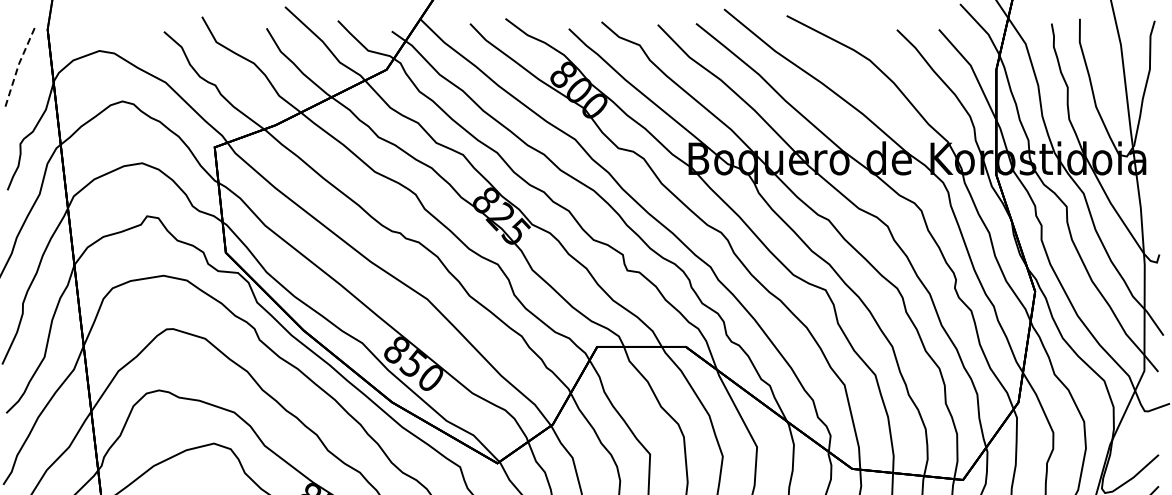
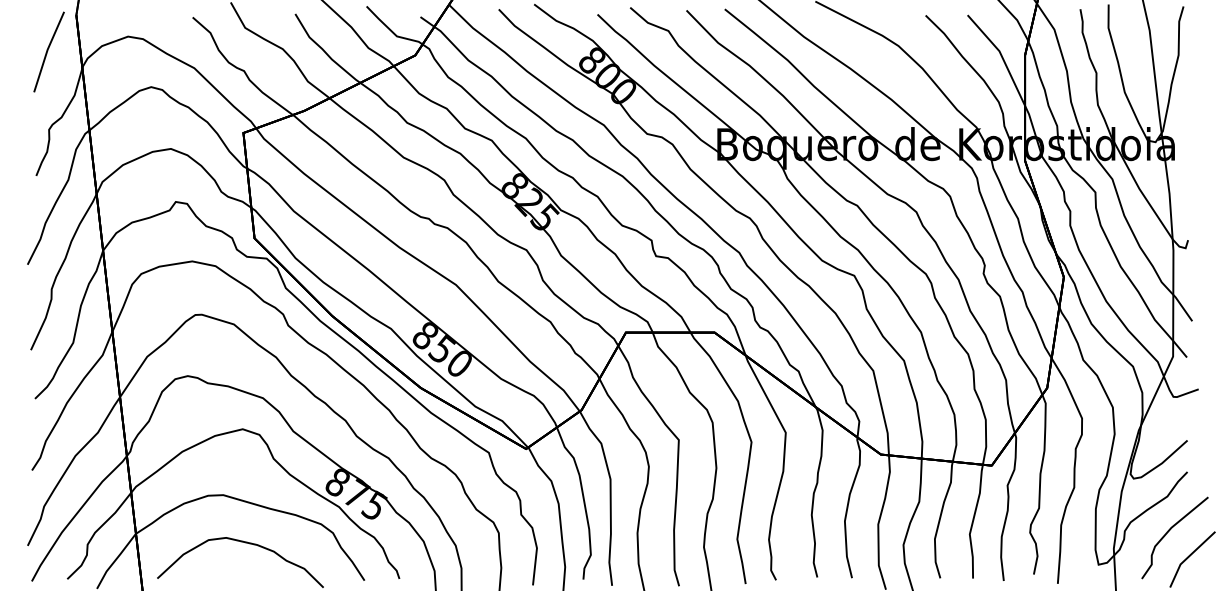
line: (18, 64) -> (47, 50), dashed -> solid

